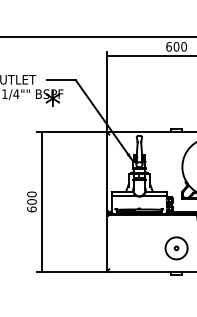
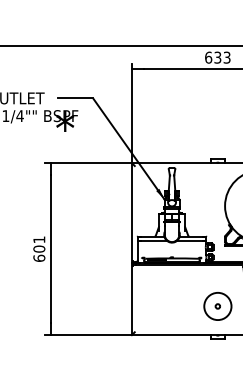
text: (179, 46) -> (221, 57), 600 -> 633
text: (31, 194) -> (38, 239), 600 -> 601

